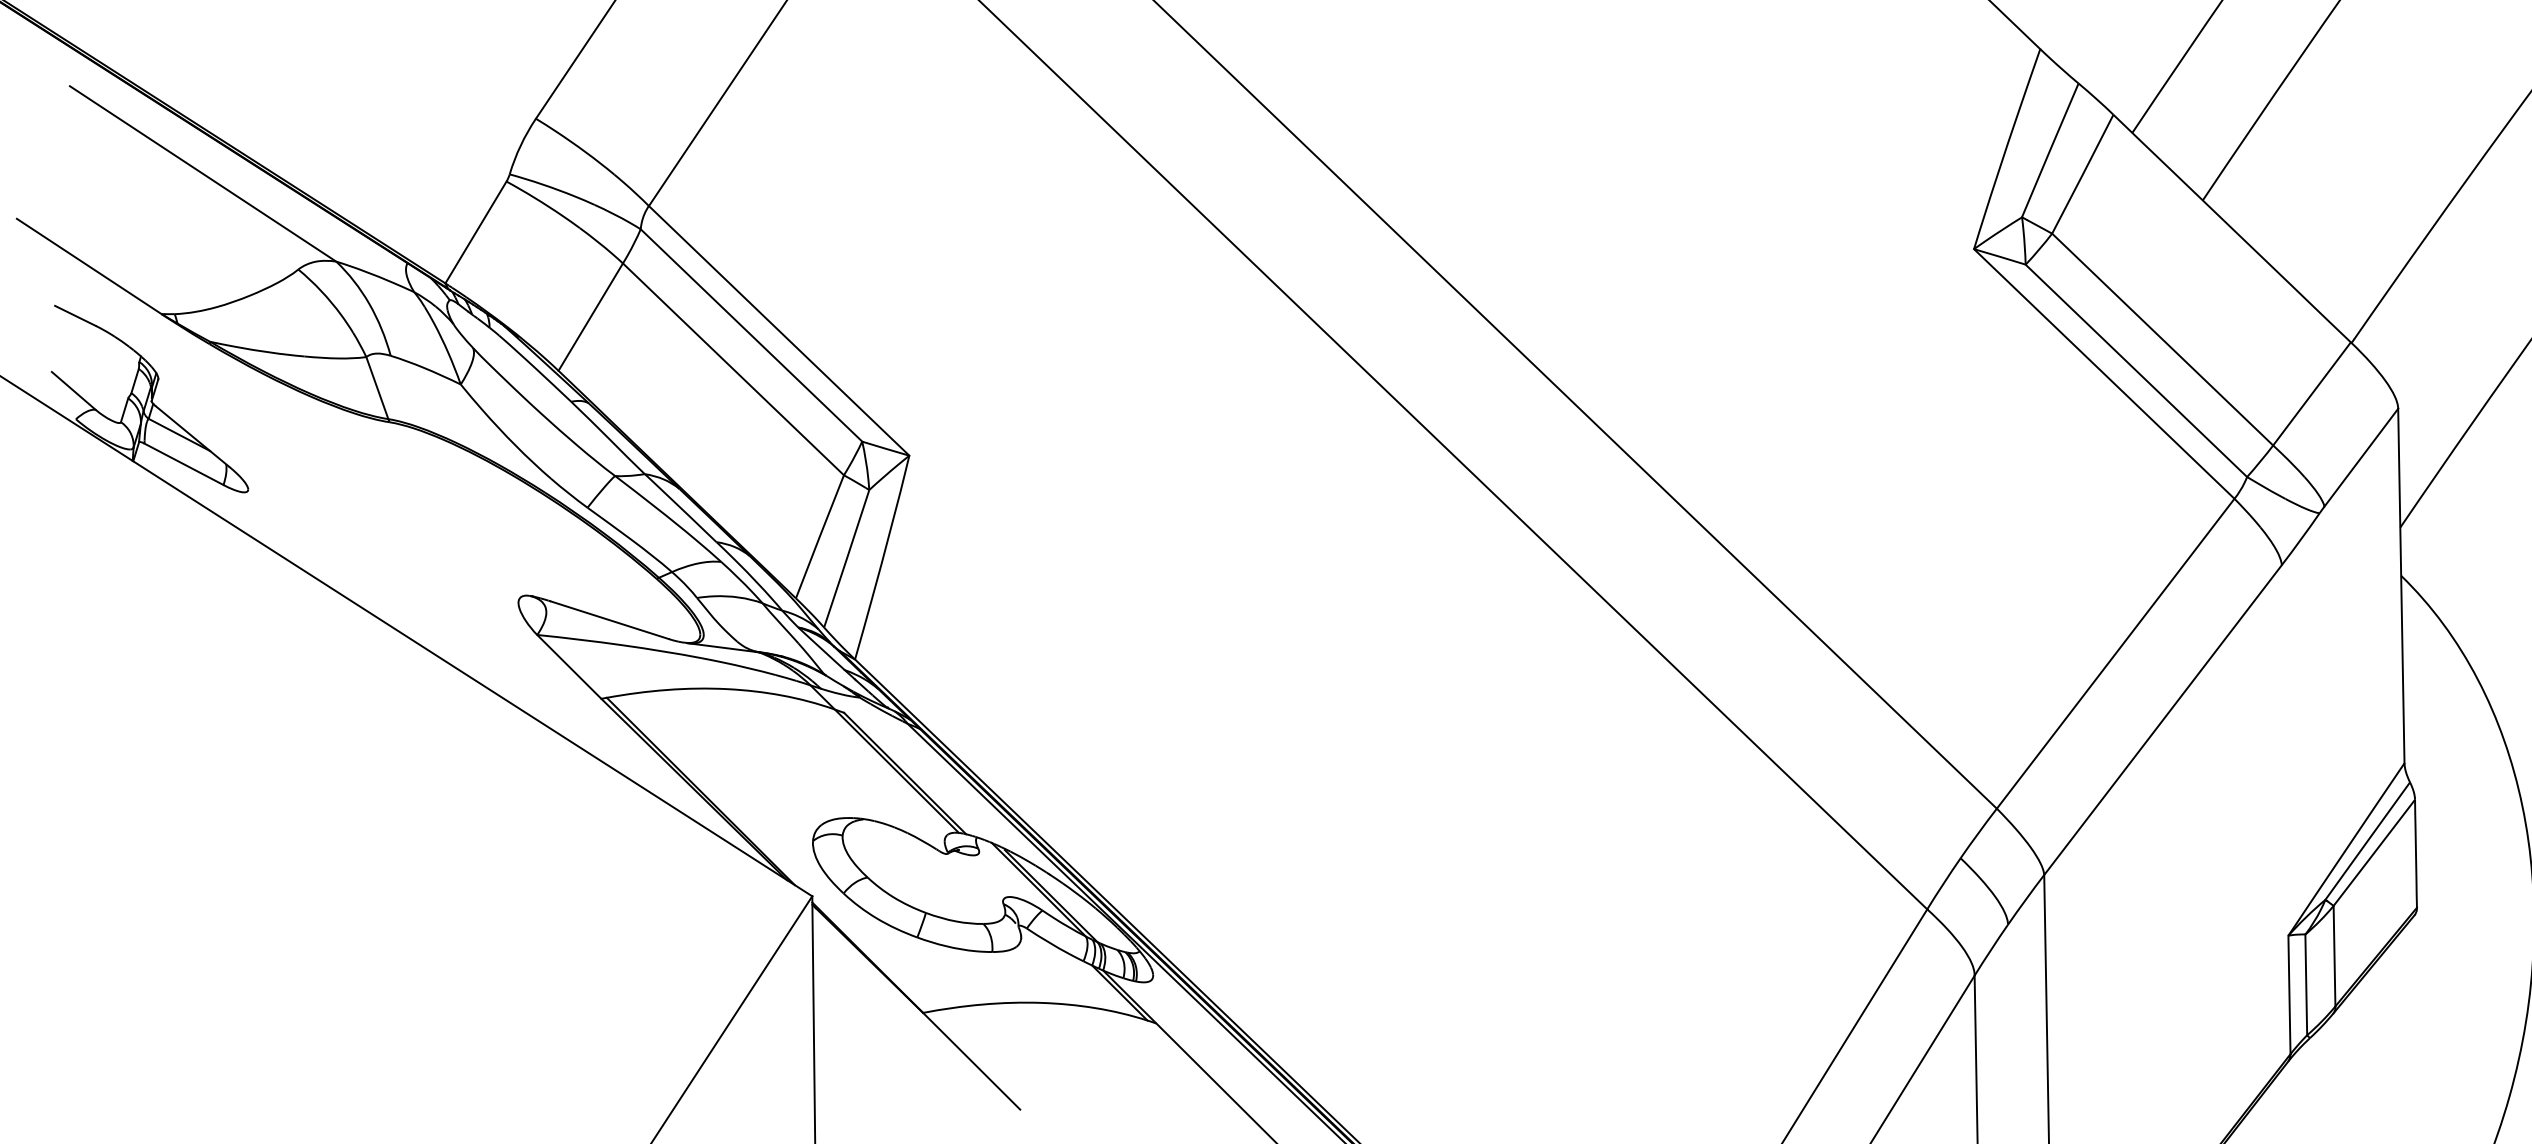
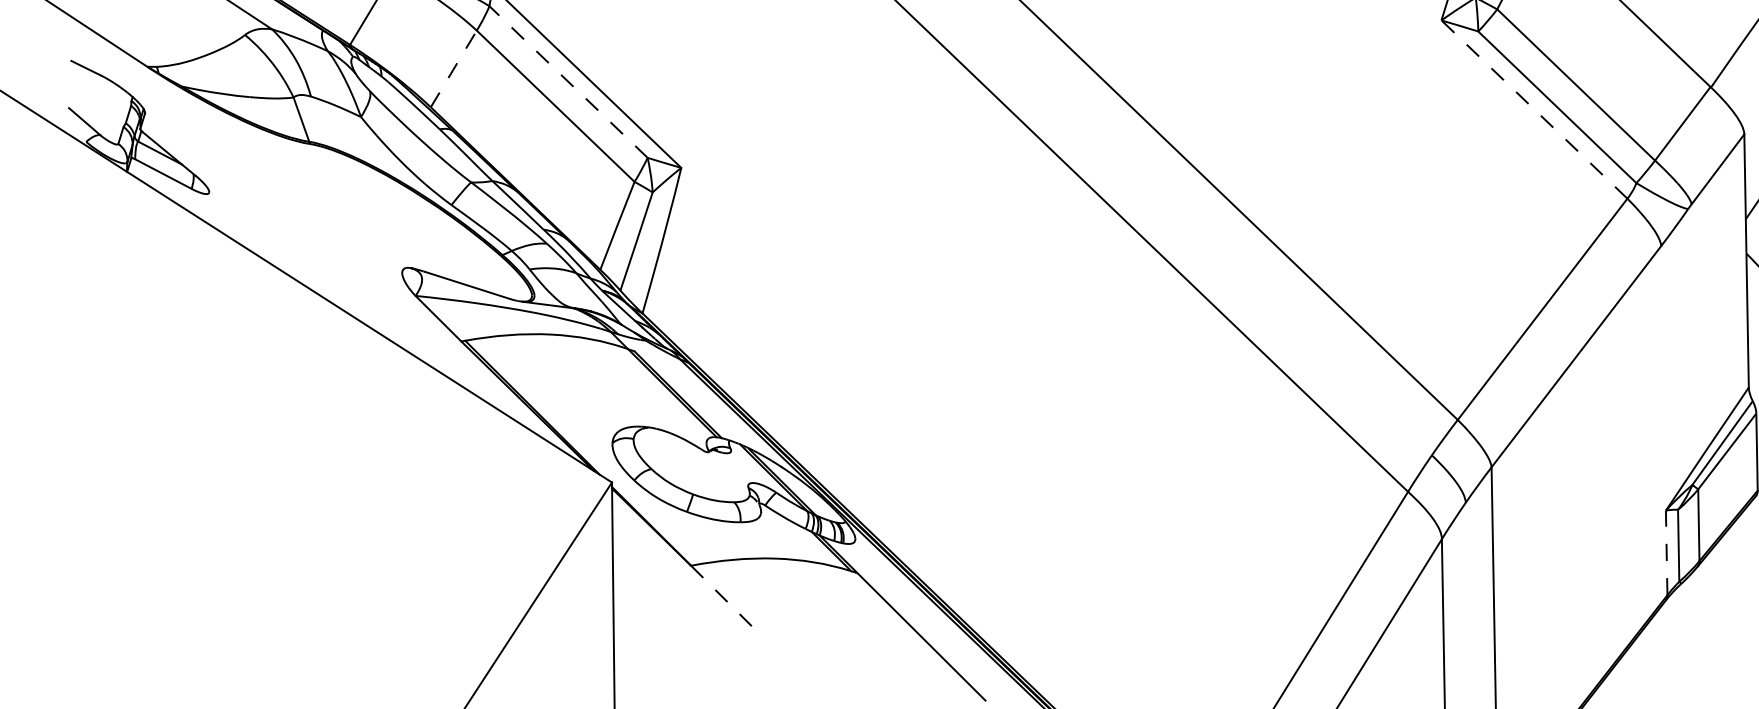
line: (590, 317) -> (453, 69), solid -> dashed
line: (751, 335) -> (568, 82), solid -> dashed
line: (2103, 373) -> (1533, 109), solid -> dashed
line: (2289, 994) -> (1666, 552), solid -> dashed
line: (971, 1061) -> (725, 600), solid -> dashed

